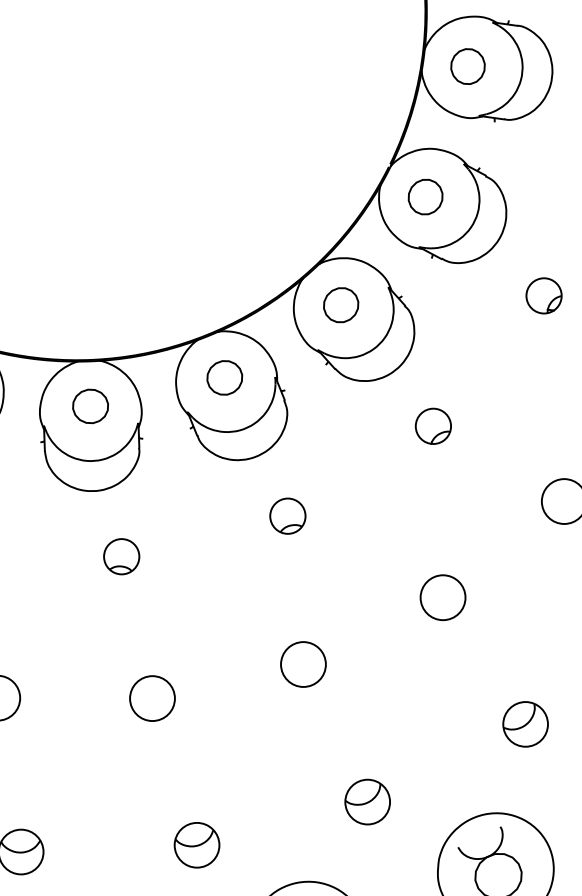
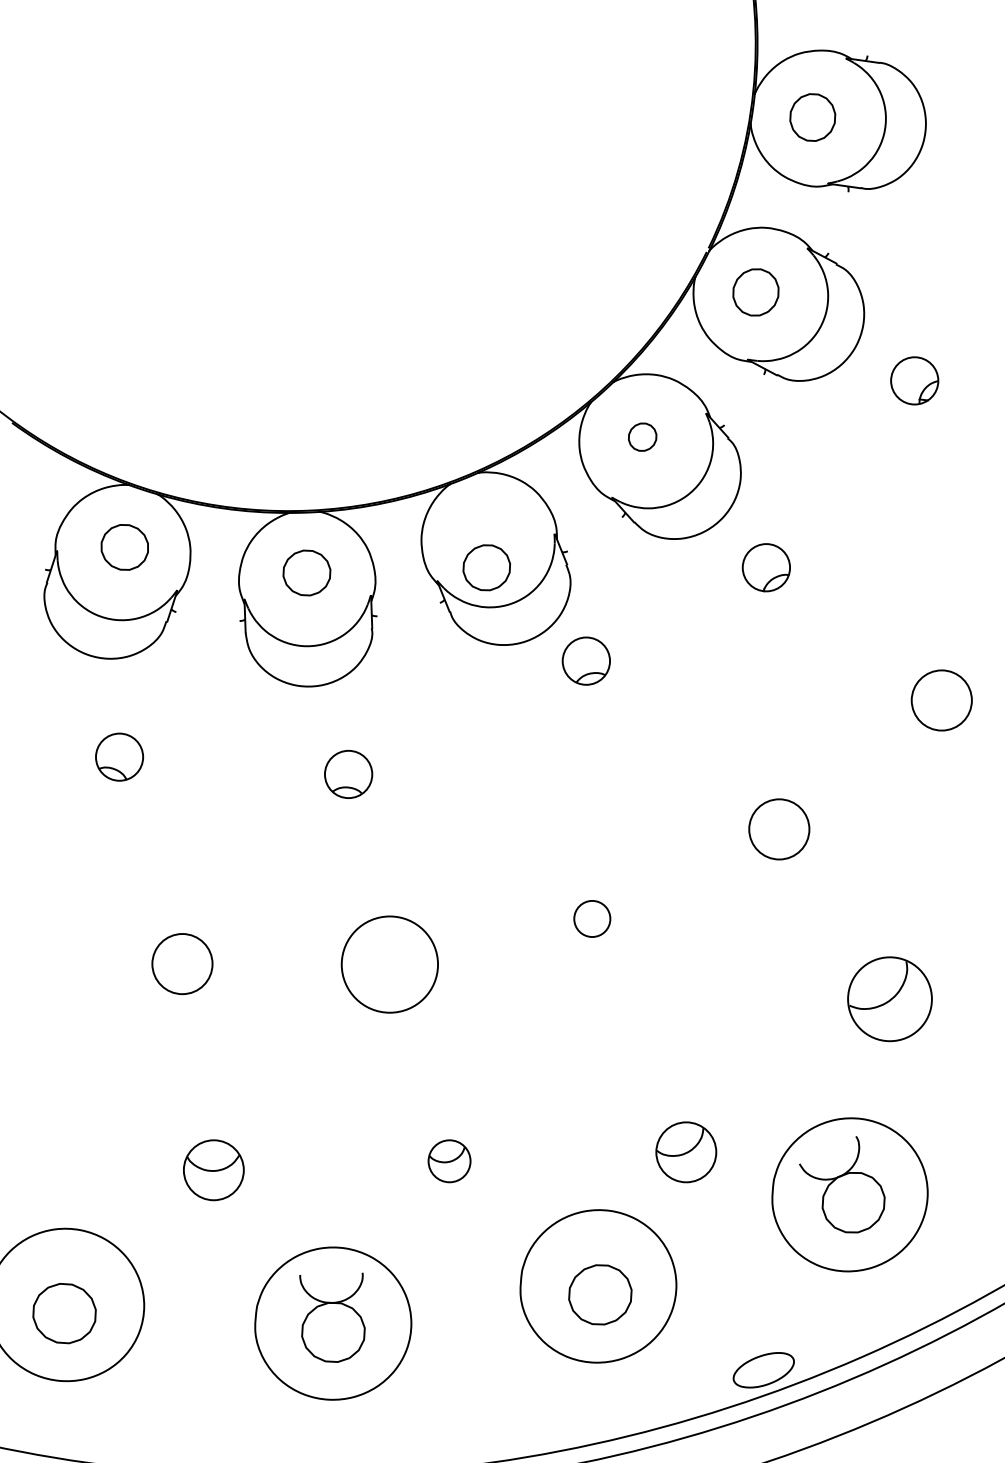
part: (543, 295) -> (914, 380), moved
part: (340, 304) -> (642, 436), size x0.6
part: (224, 377) -> (486, 567), moved
part: (432, 426) -> (765, 567), moved
part: (287, 515) -> (585, 660), moved
circle: (303, 664) -> (592, 918), size x0.6
circle: (152, 698) -> (389, 964), size x1.6
part: (525, 723) -> (889, 998), size x1.4
part: (367, 802) -> (686, 1152), moved
part: (196, 845) -> (449, 1161), size x0.7

